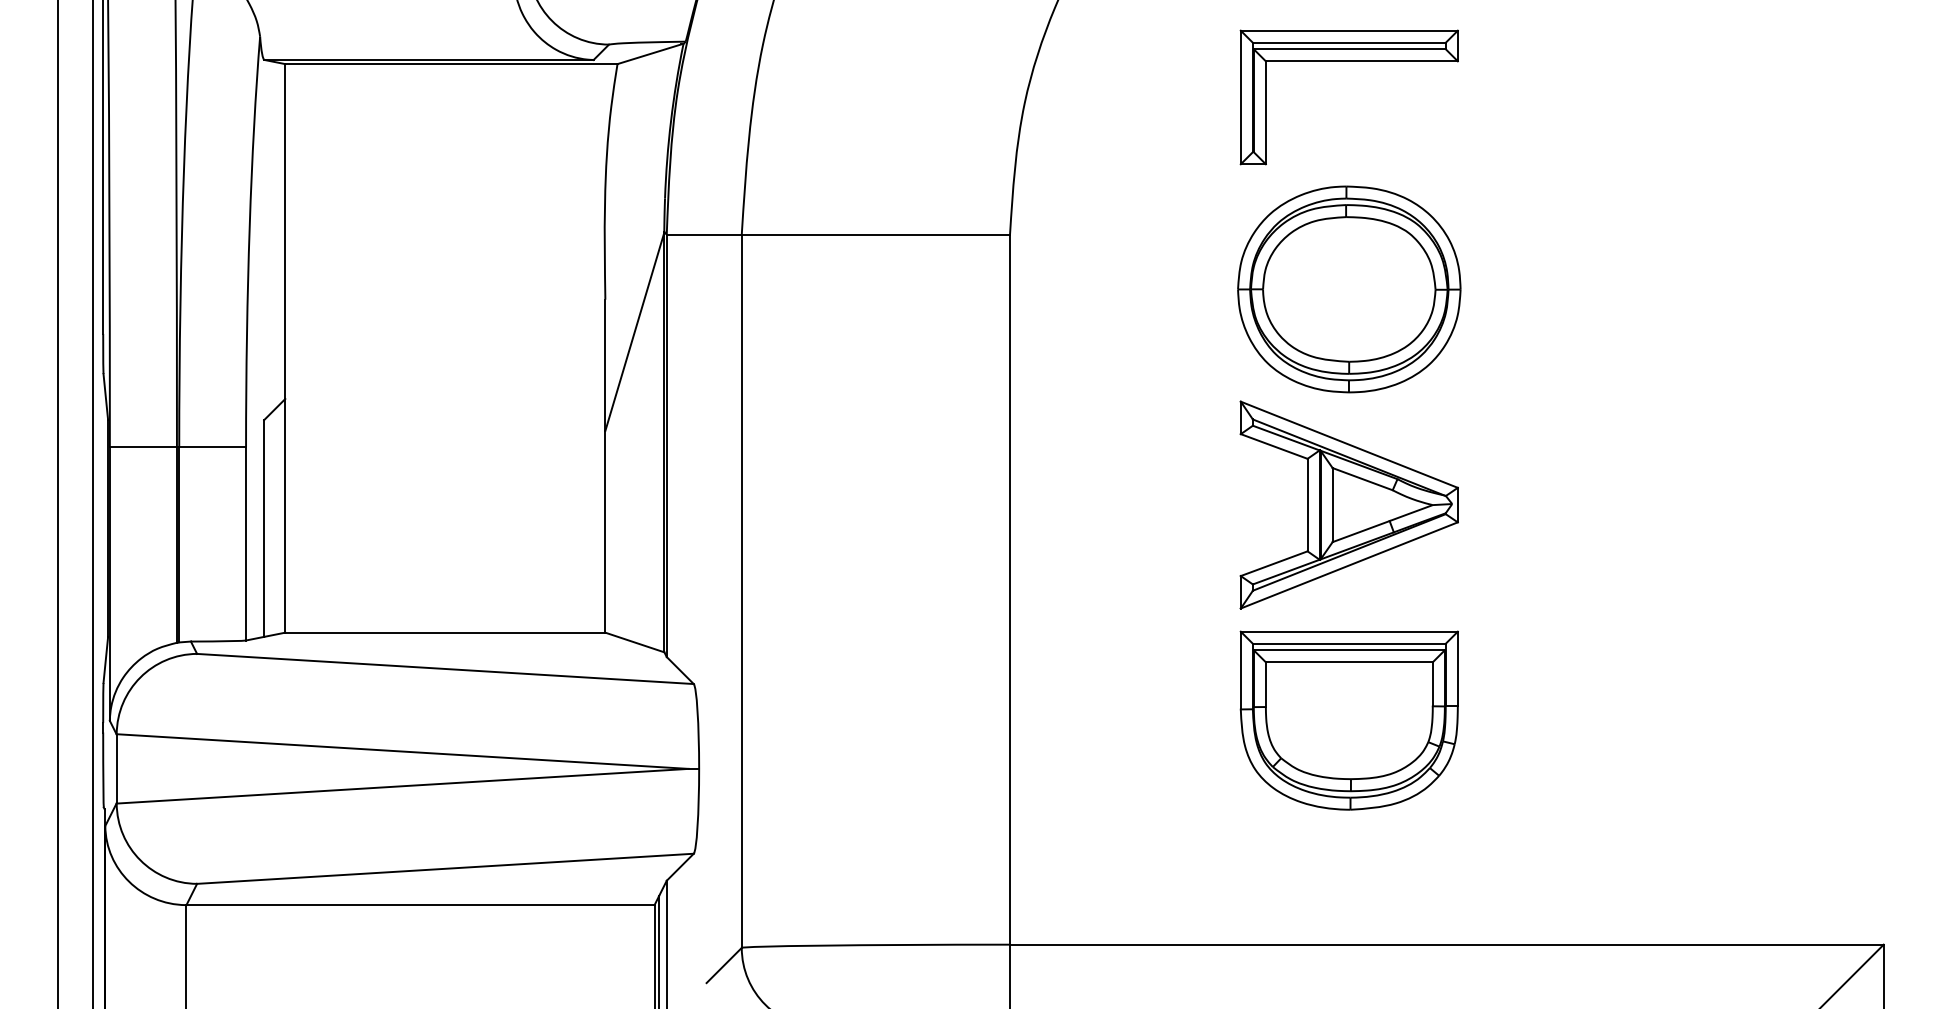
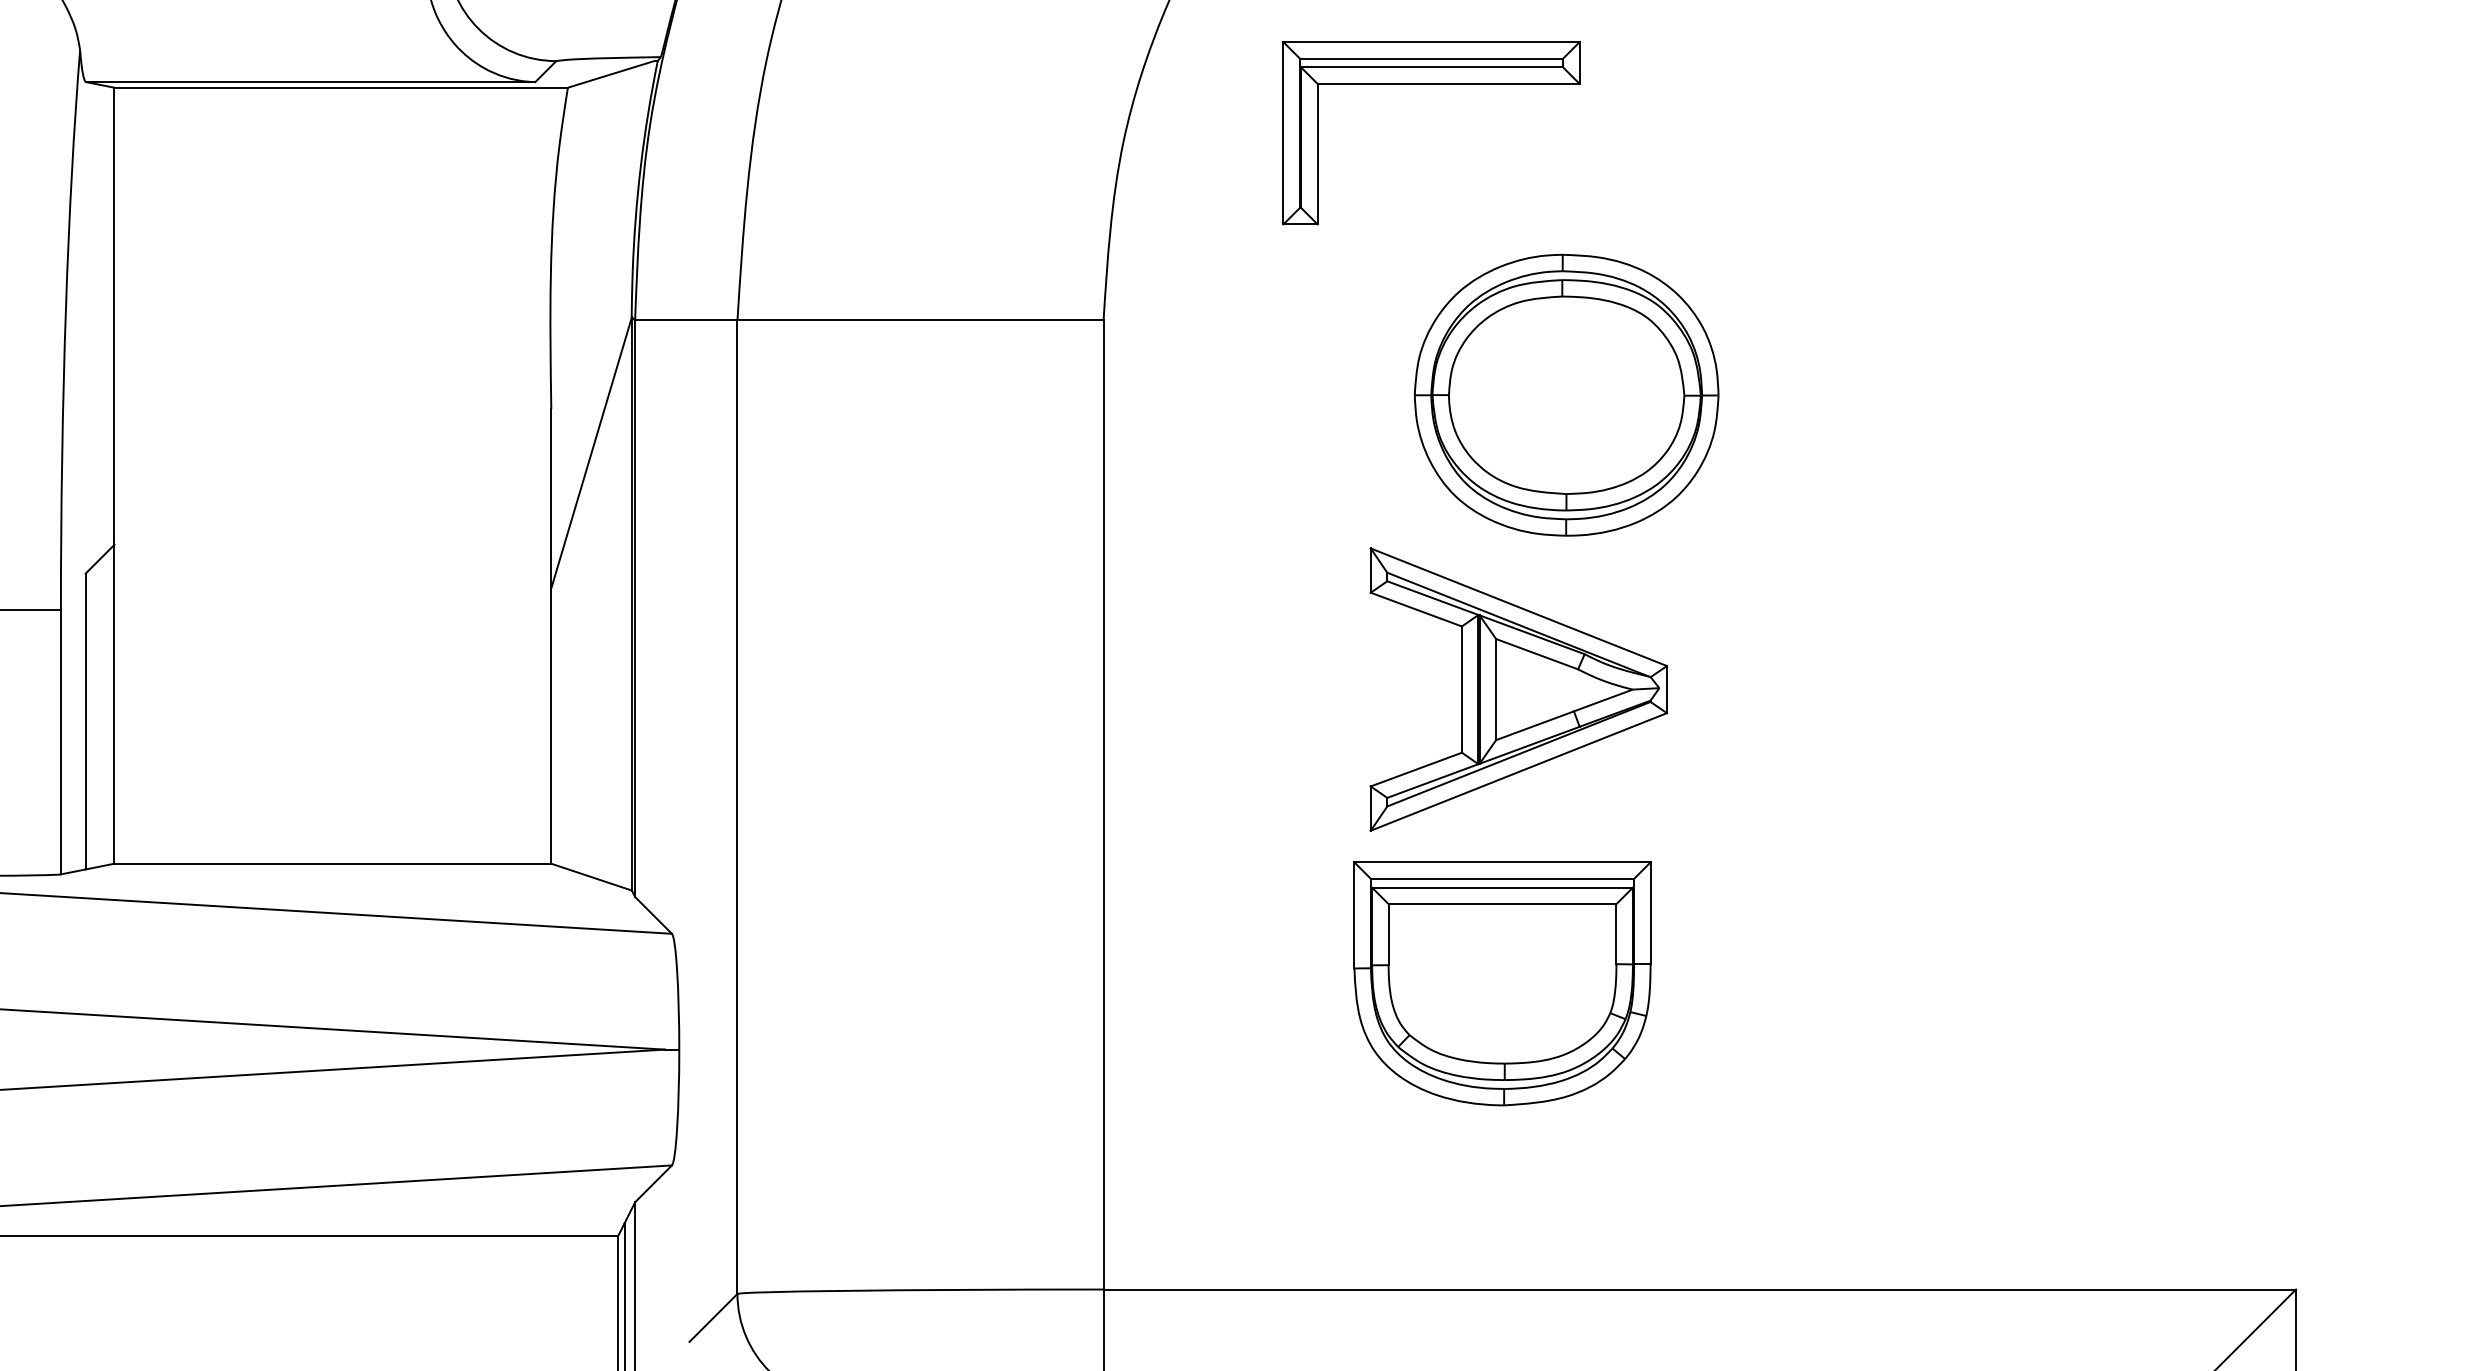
part: (1348, 61) -> (1430, 84), moved
part: (1348, 504) -> (1517, 688), moved
part: (1348, 720) -> (1501, 983), moved

